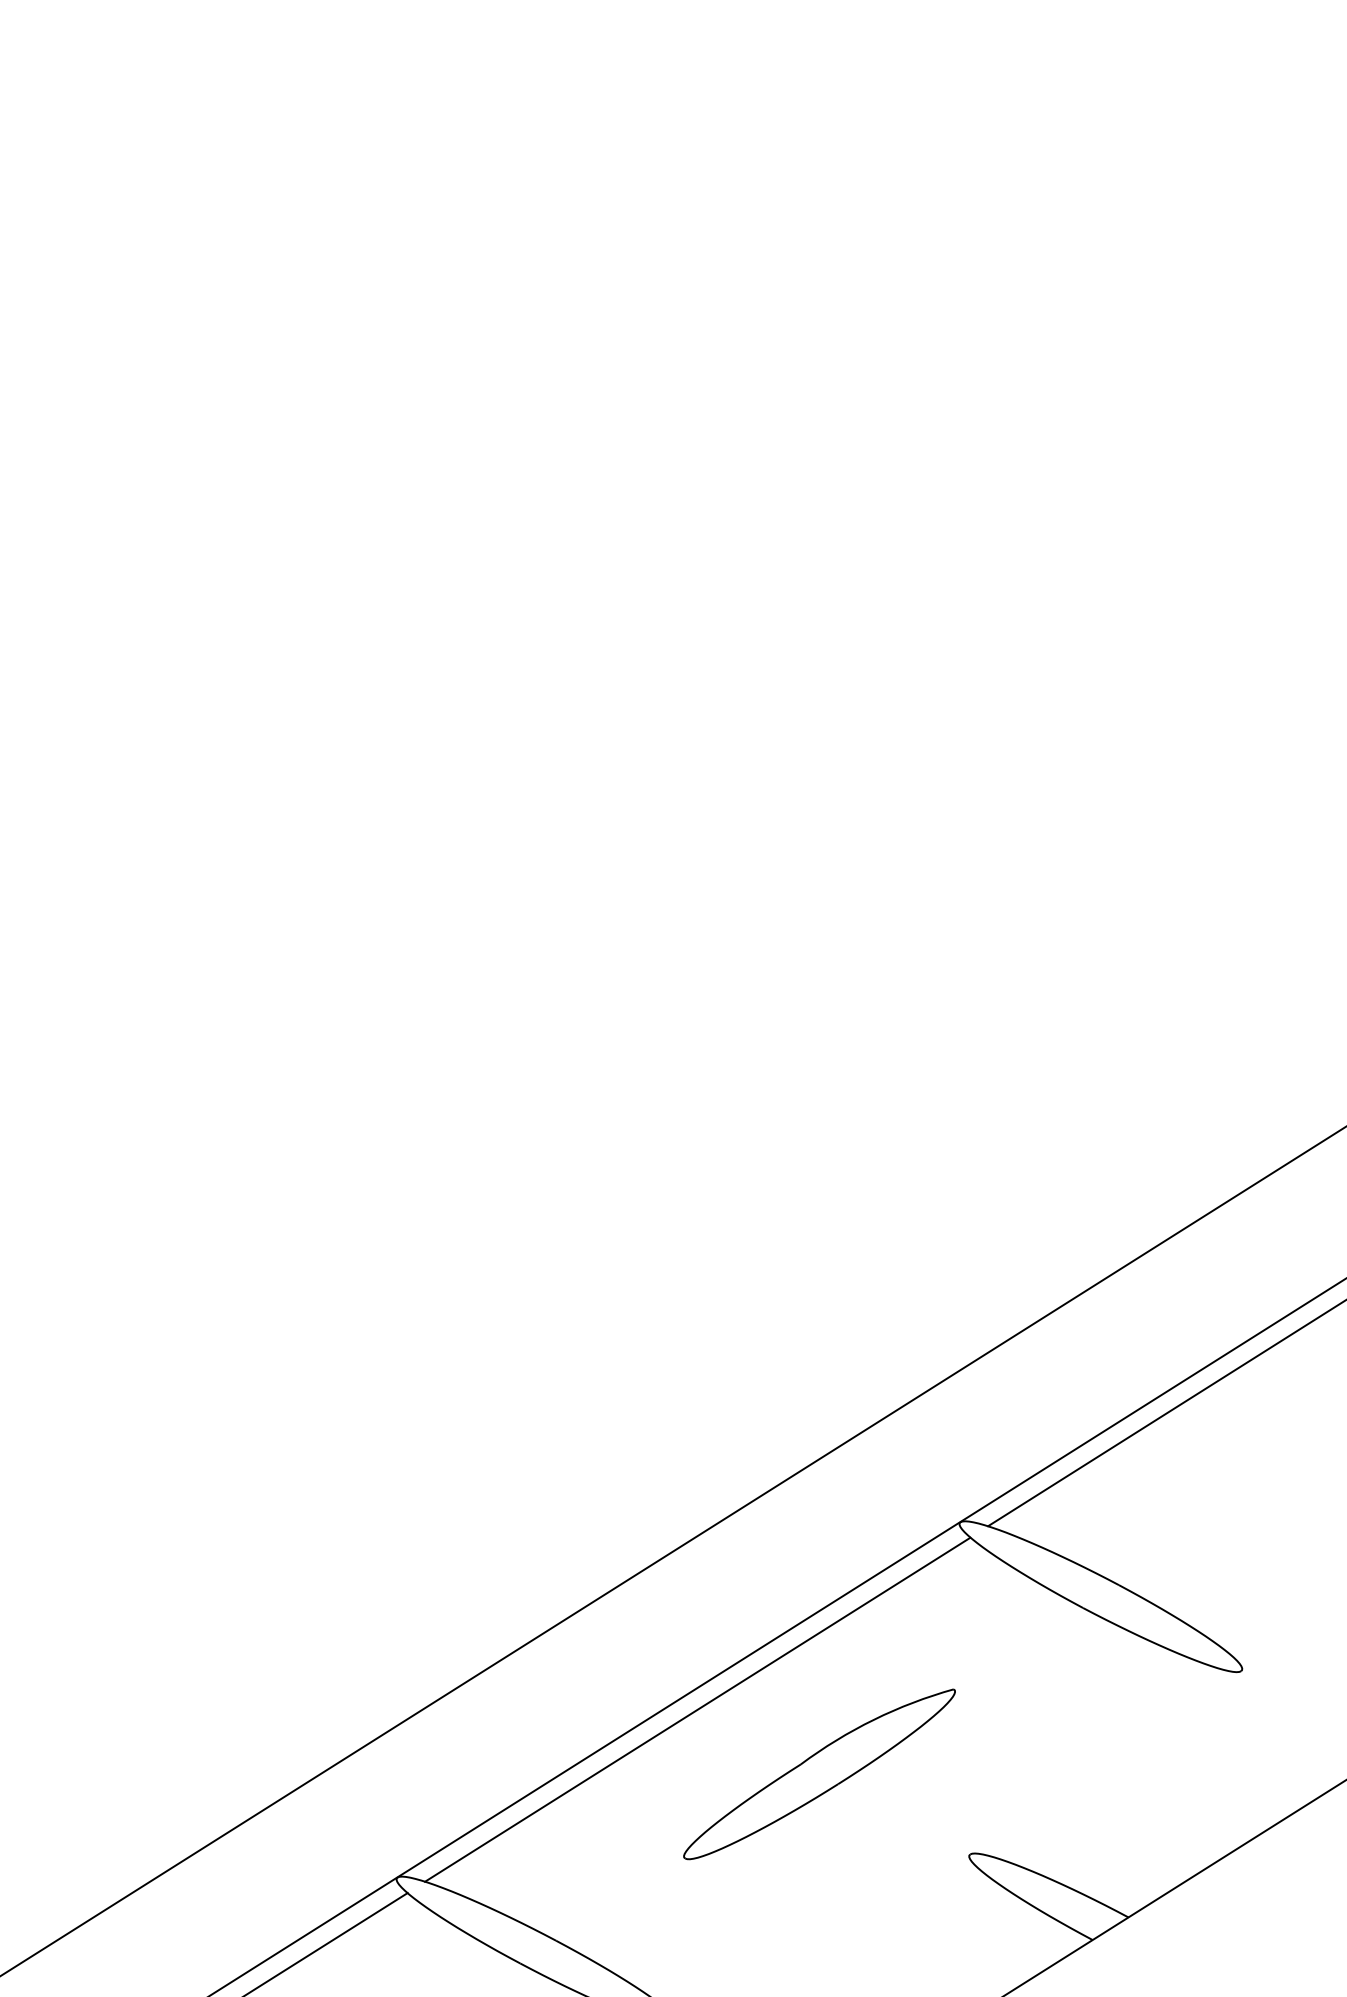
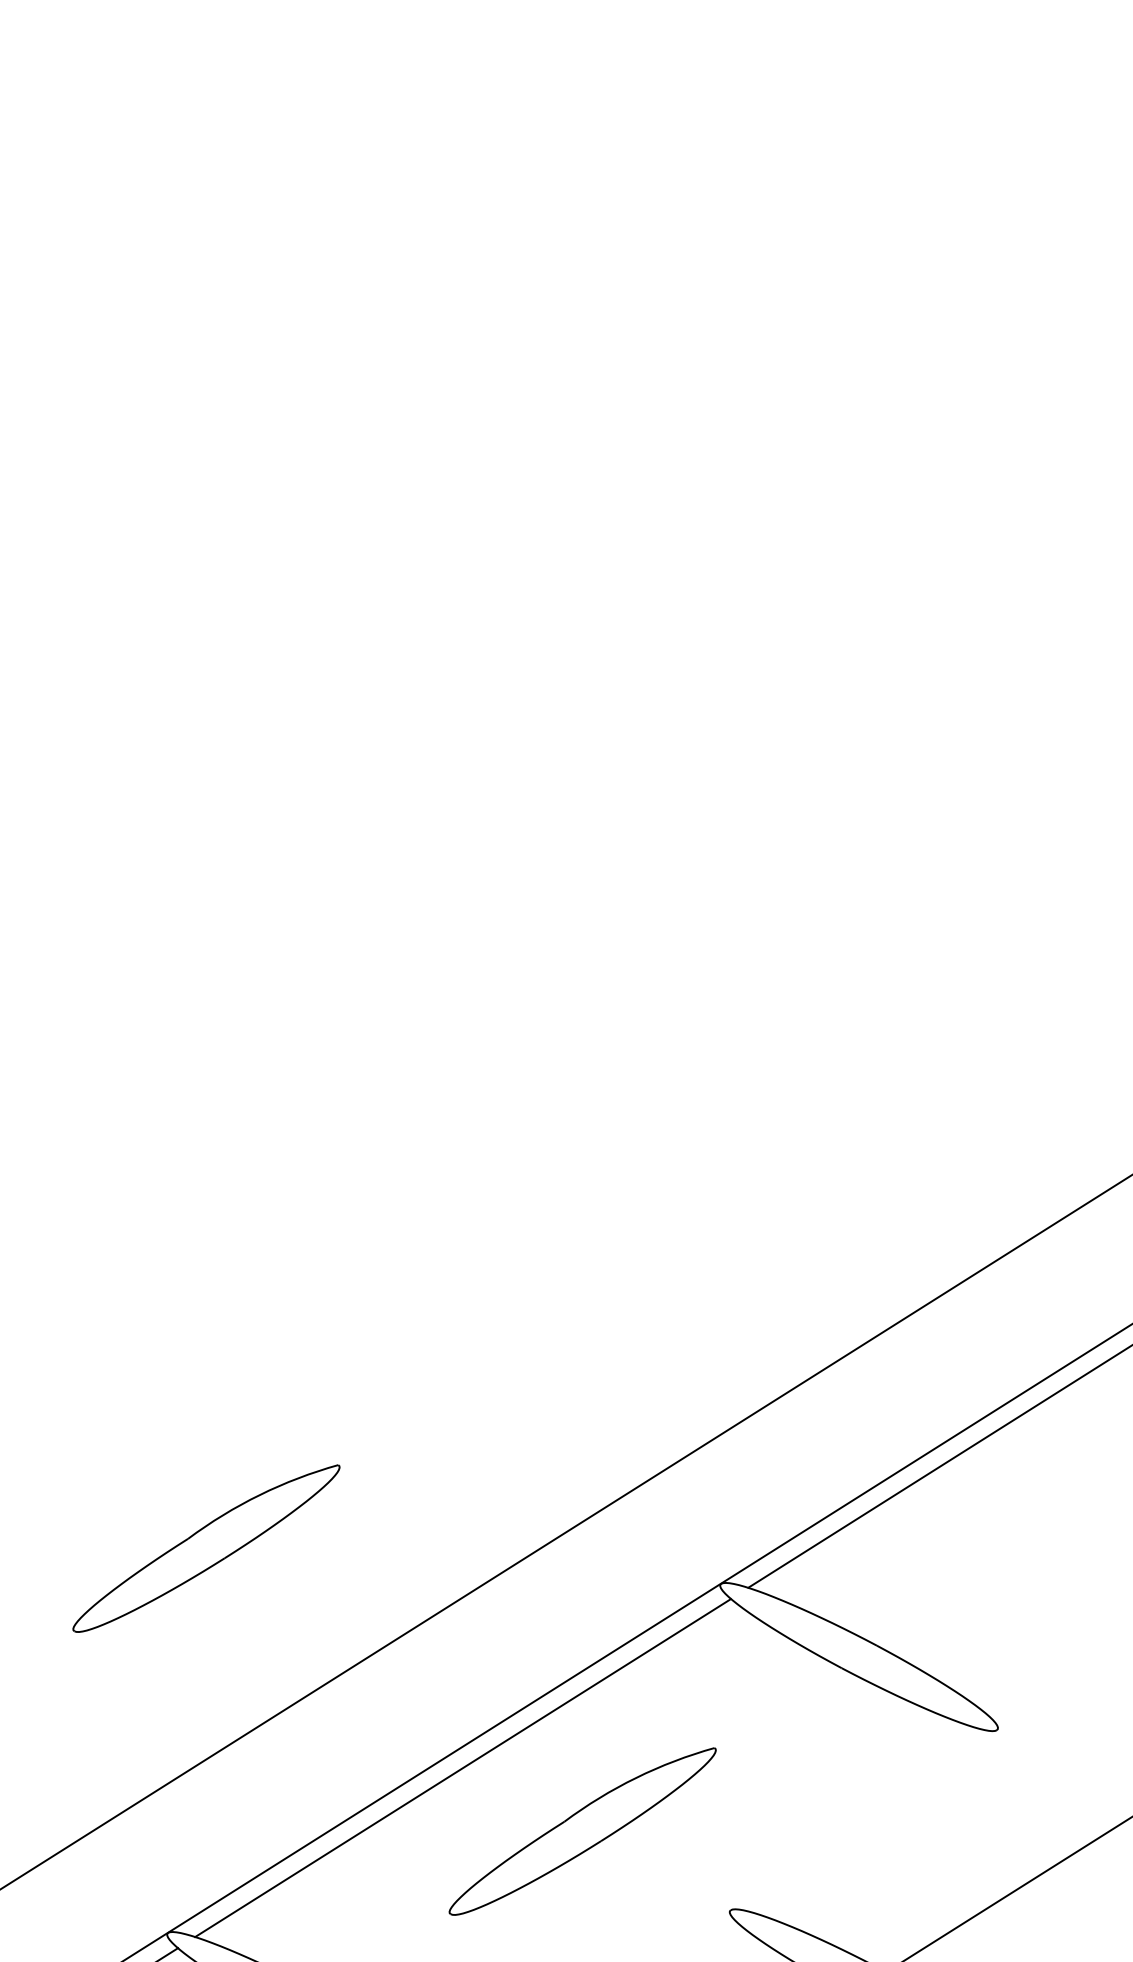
part: (436, 1486) -> (206, 1548), added

